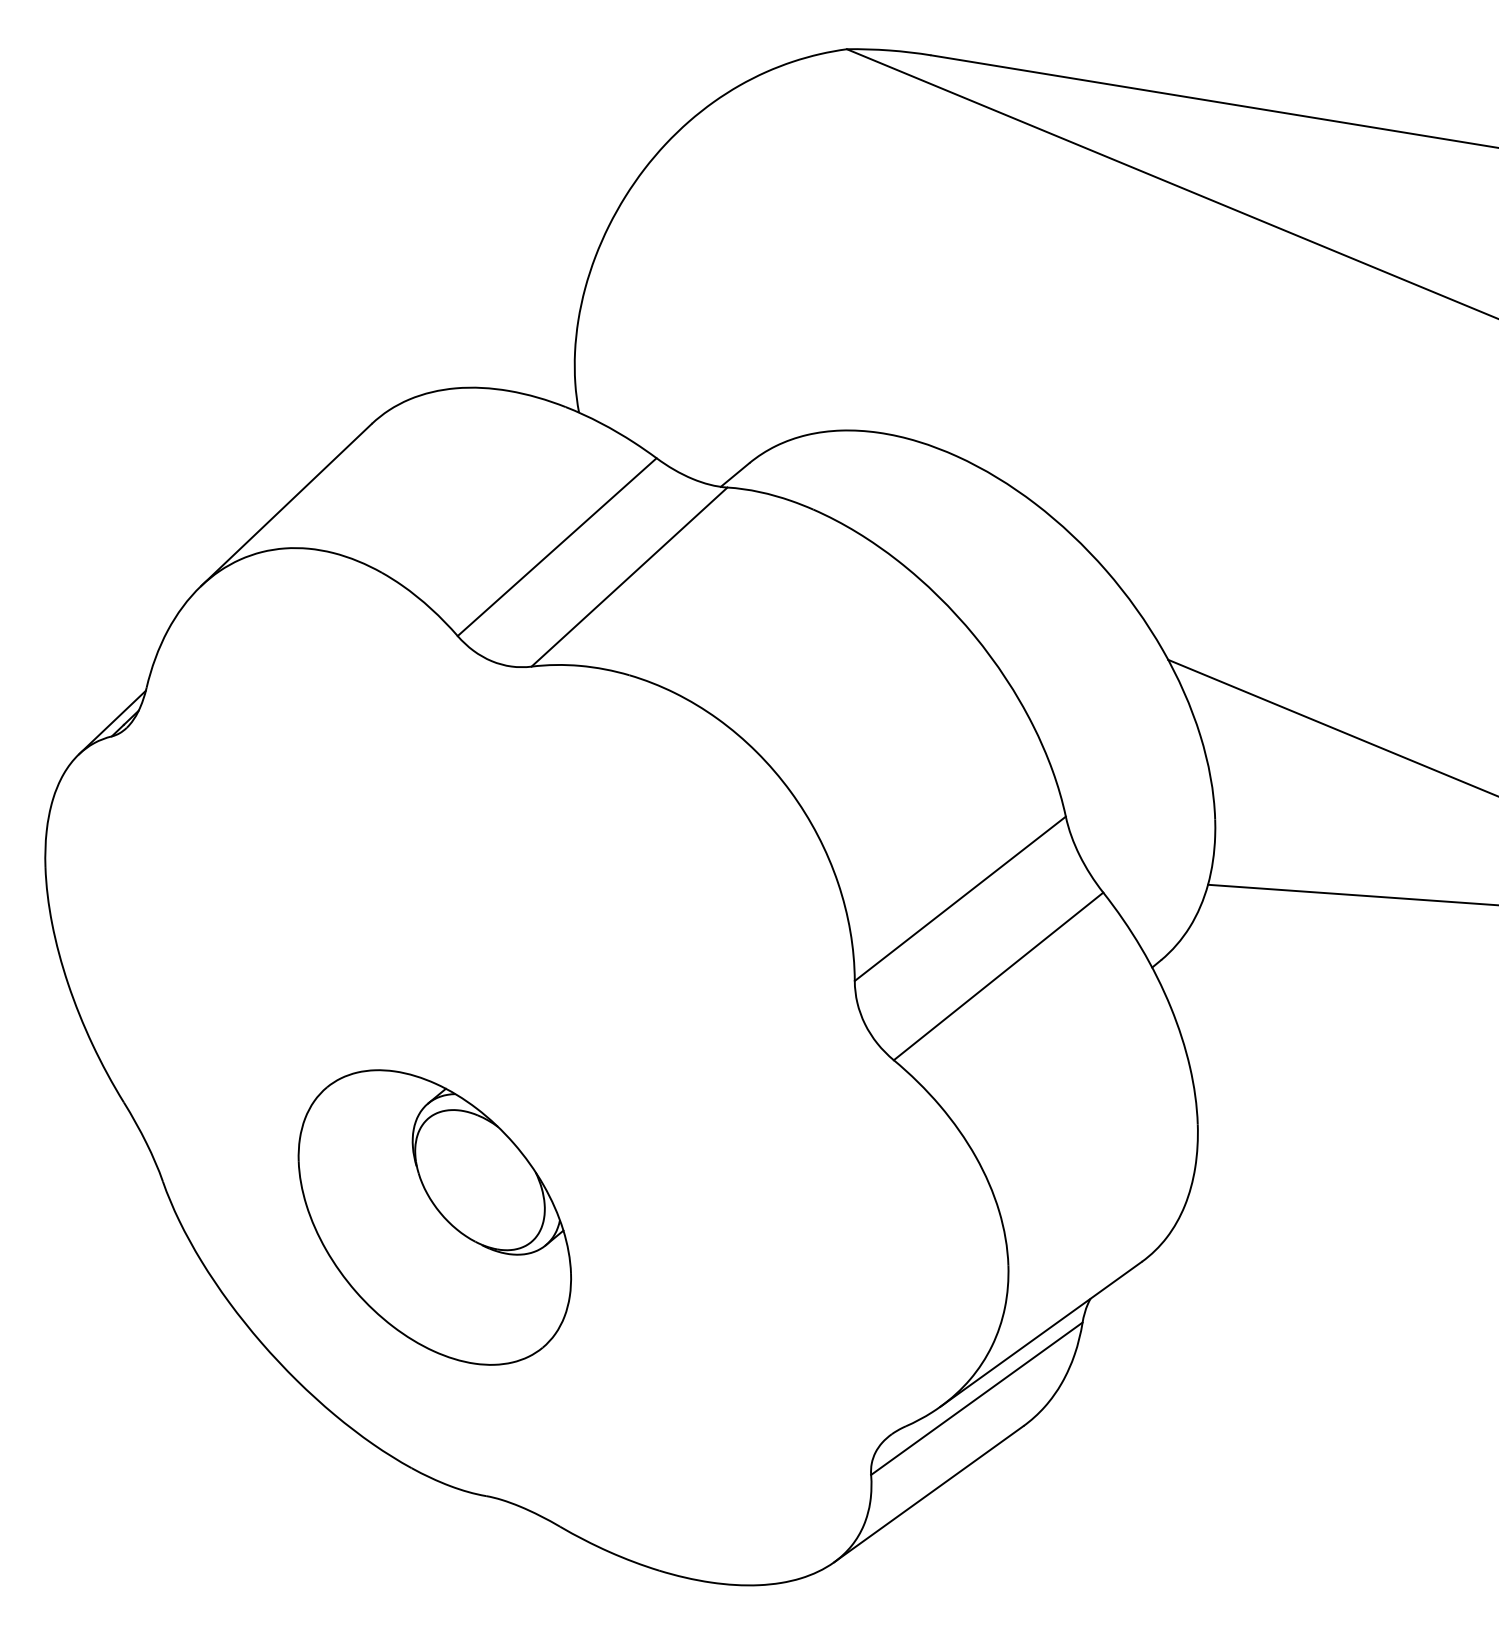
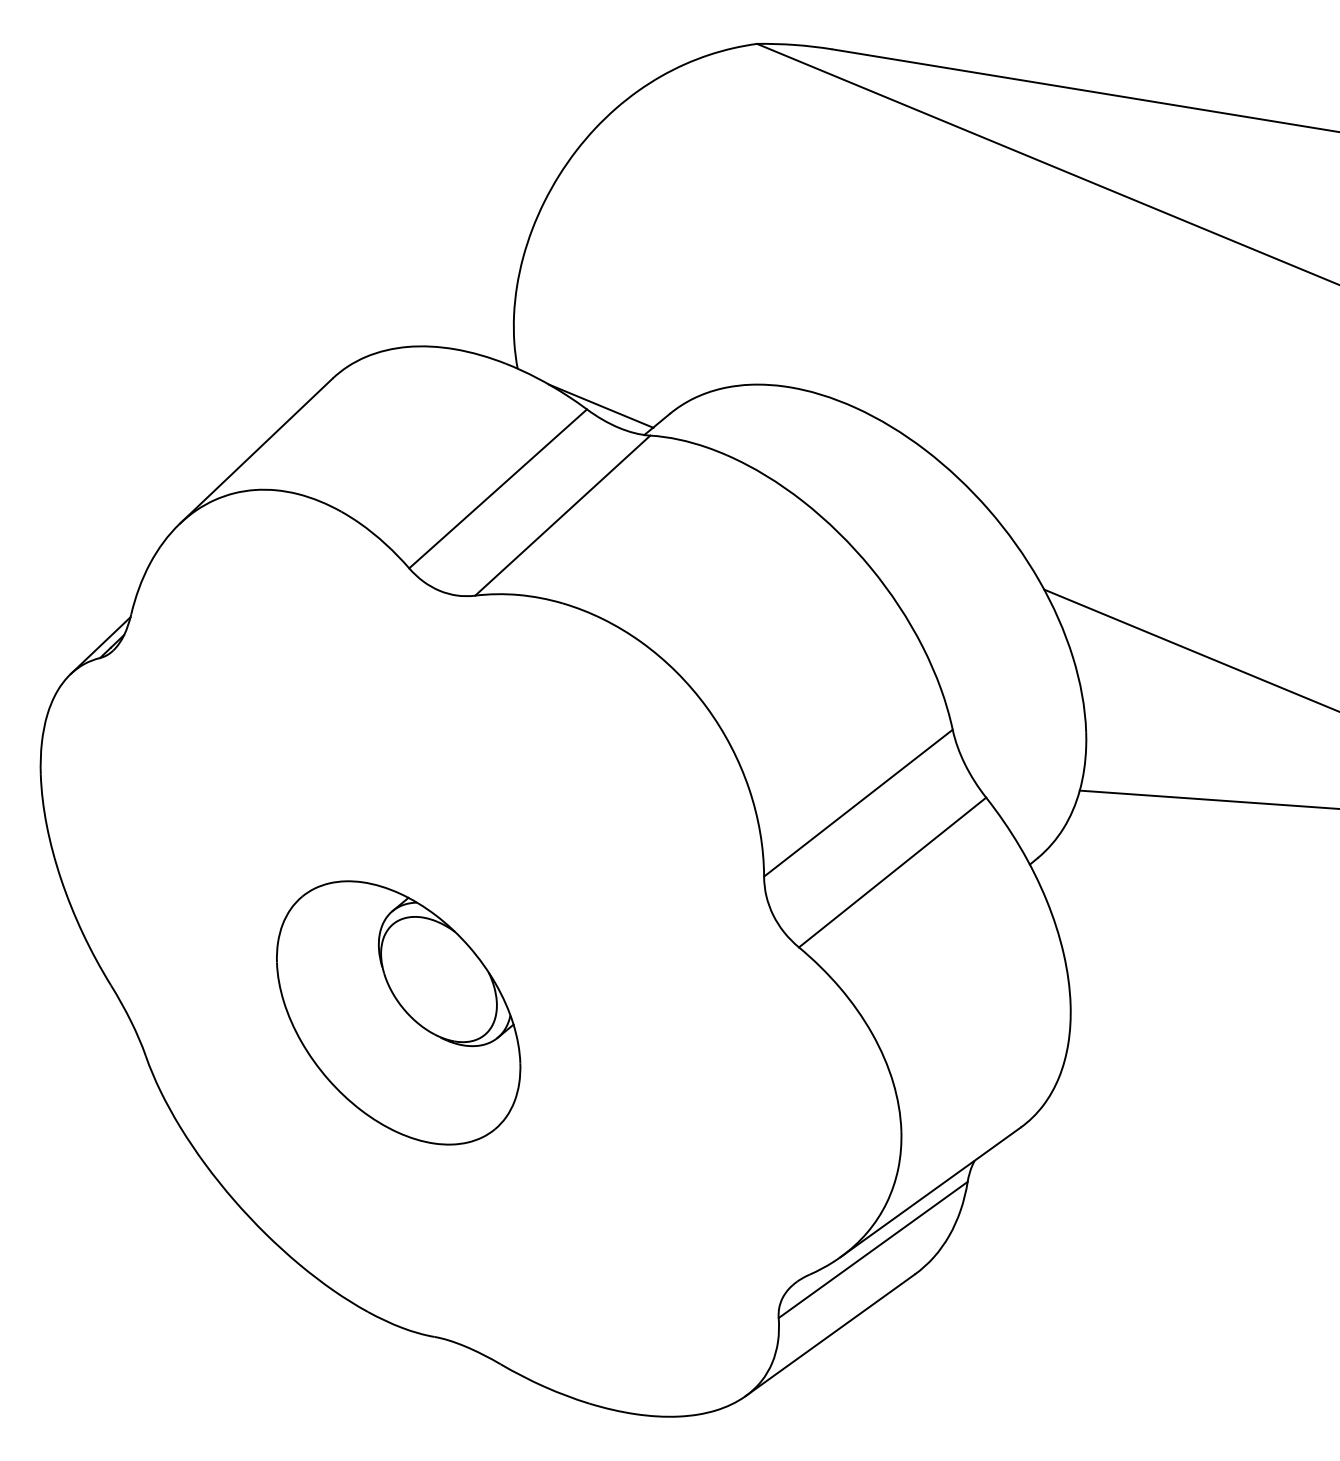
line: (672, 454) -> (601, 406), added
part: (434, 1217) -> (398, 1012), moved

